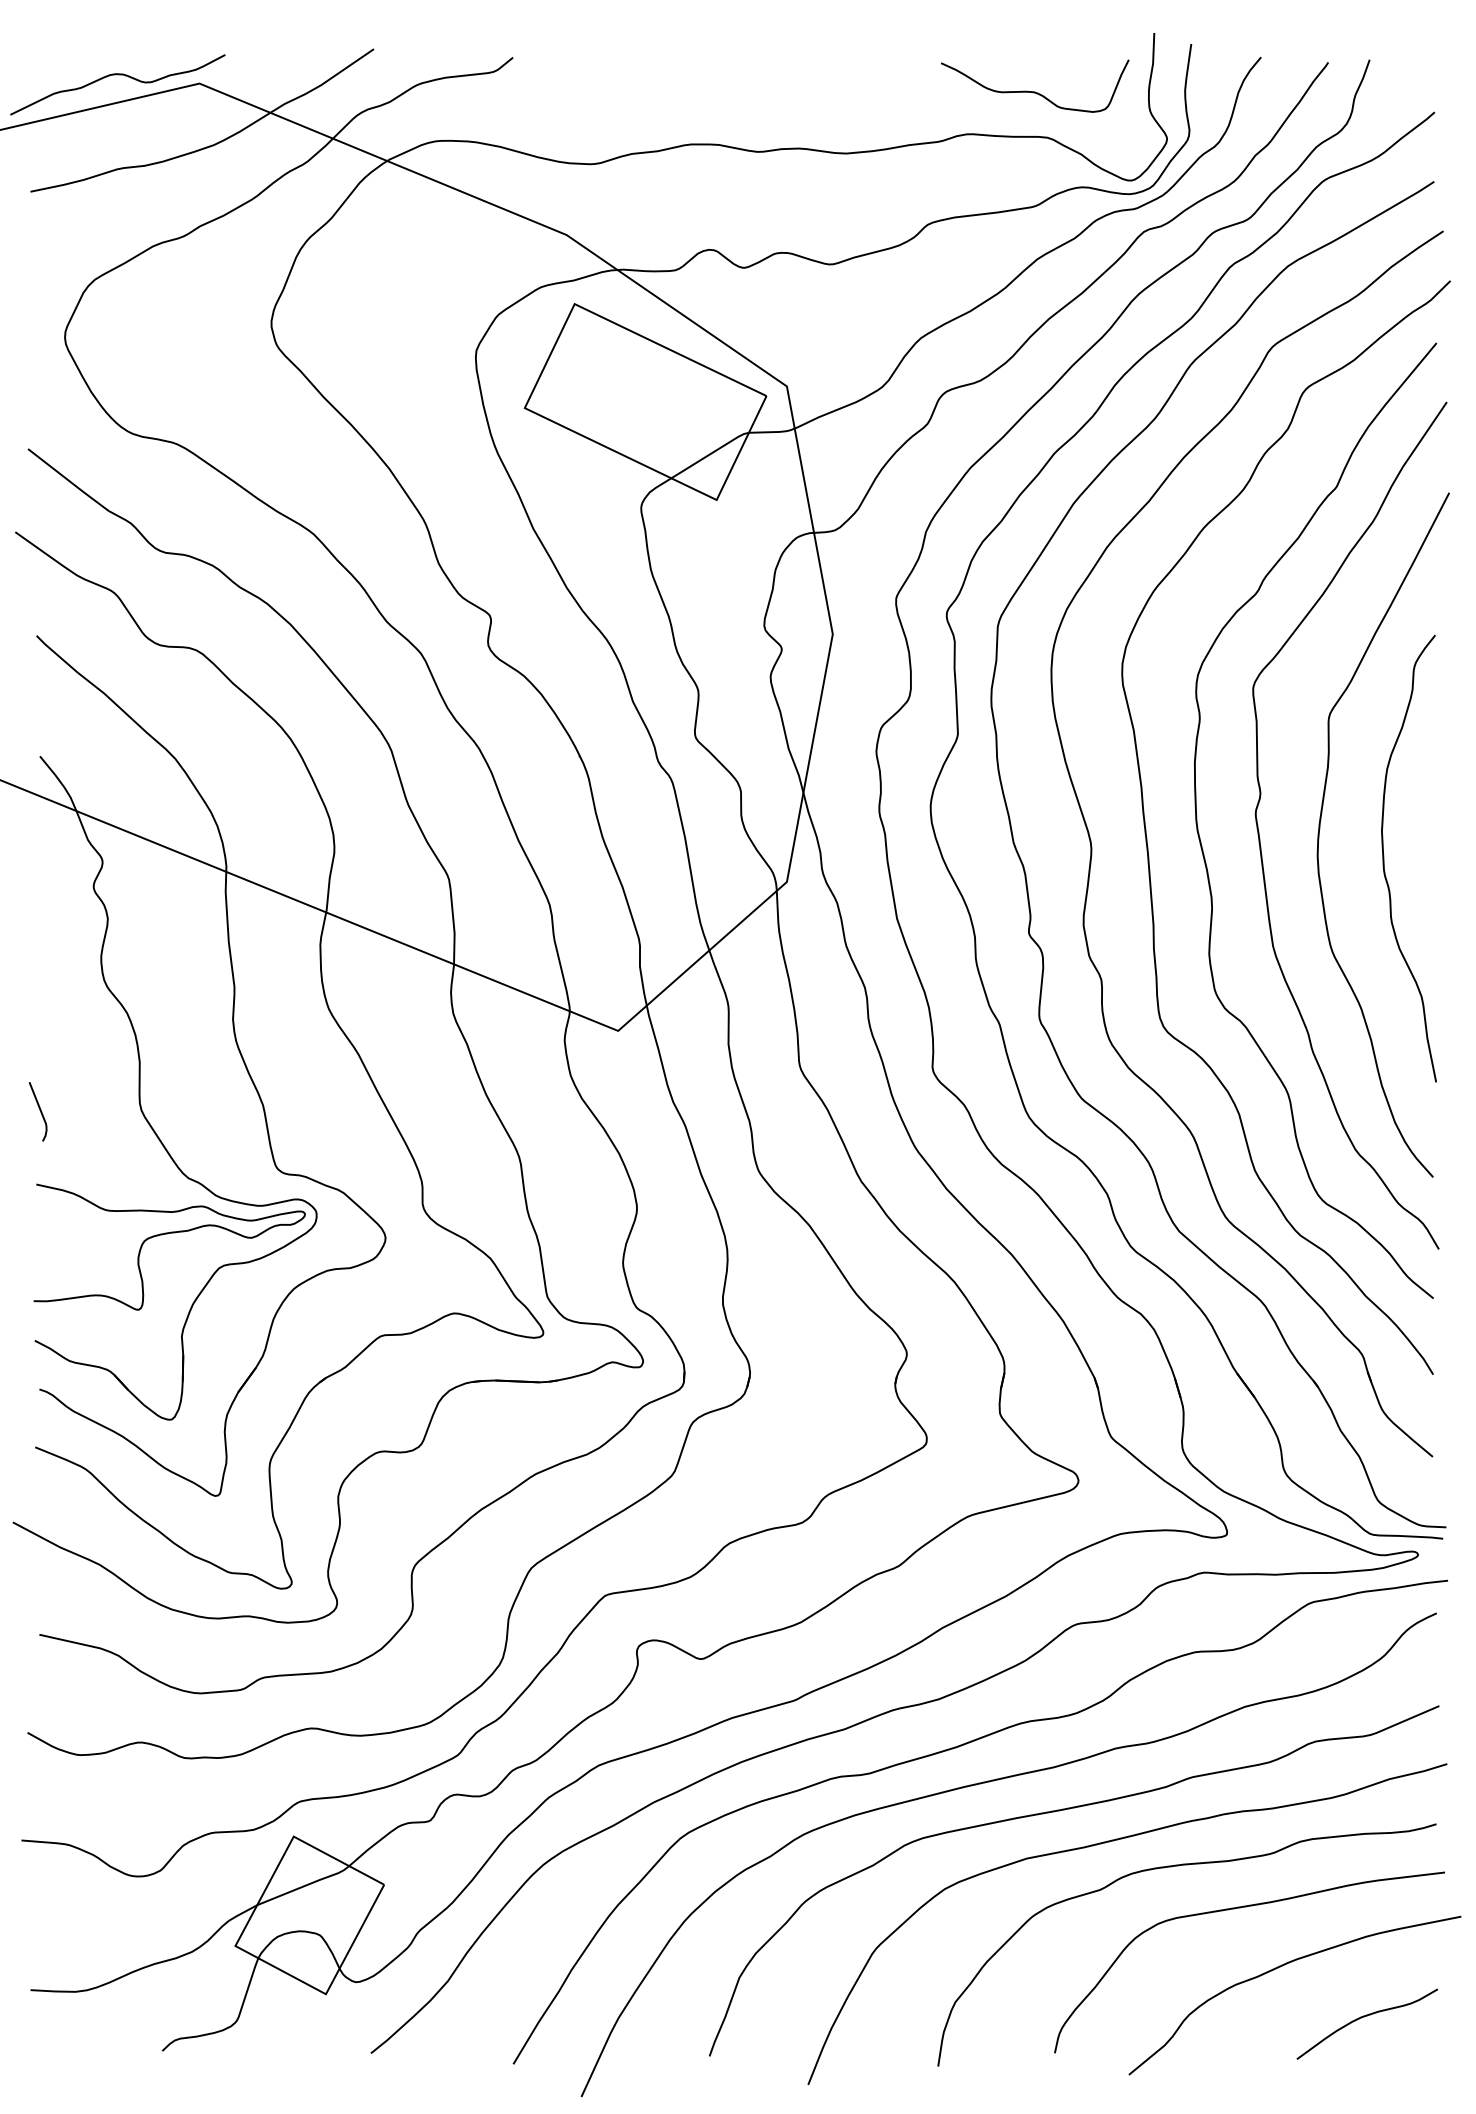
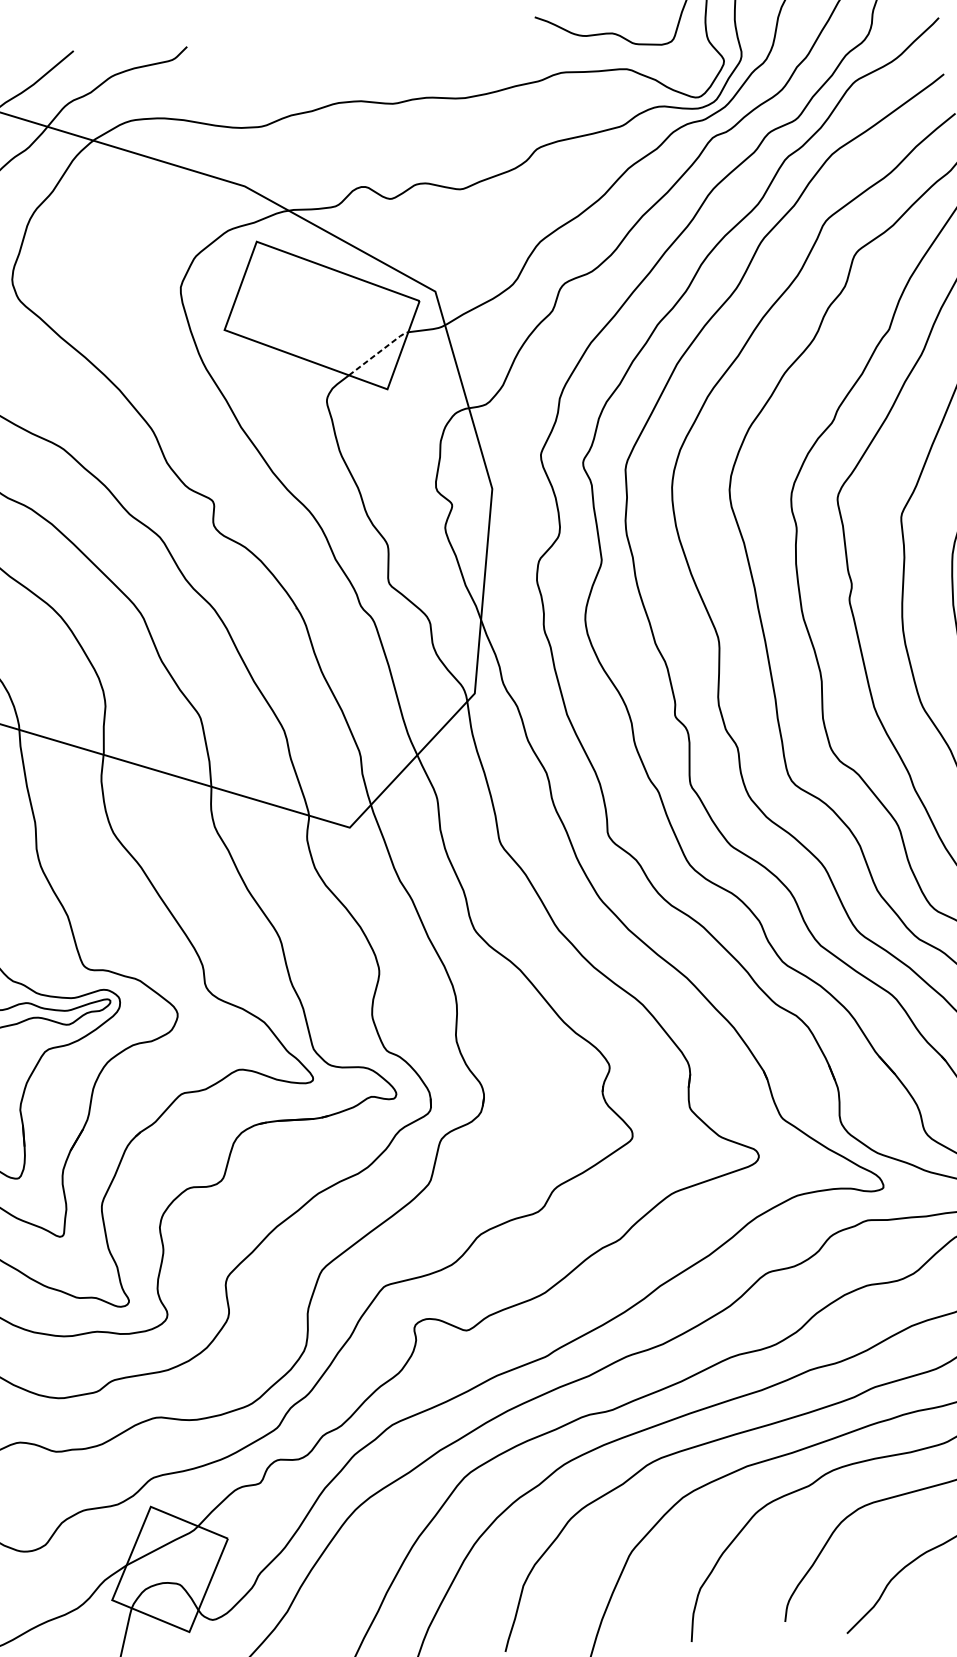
line: (711, 453) -> (379, 352), solid -> dashed

